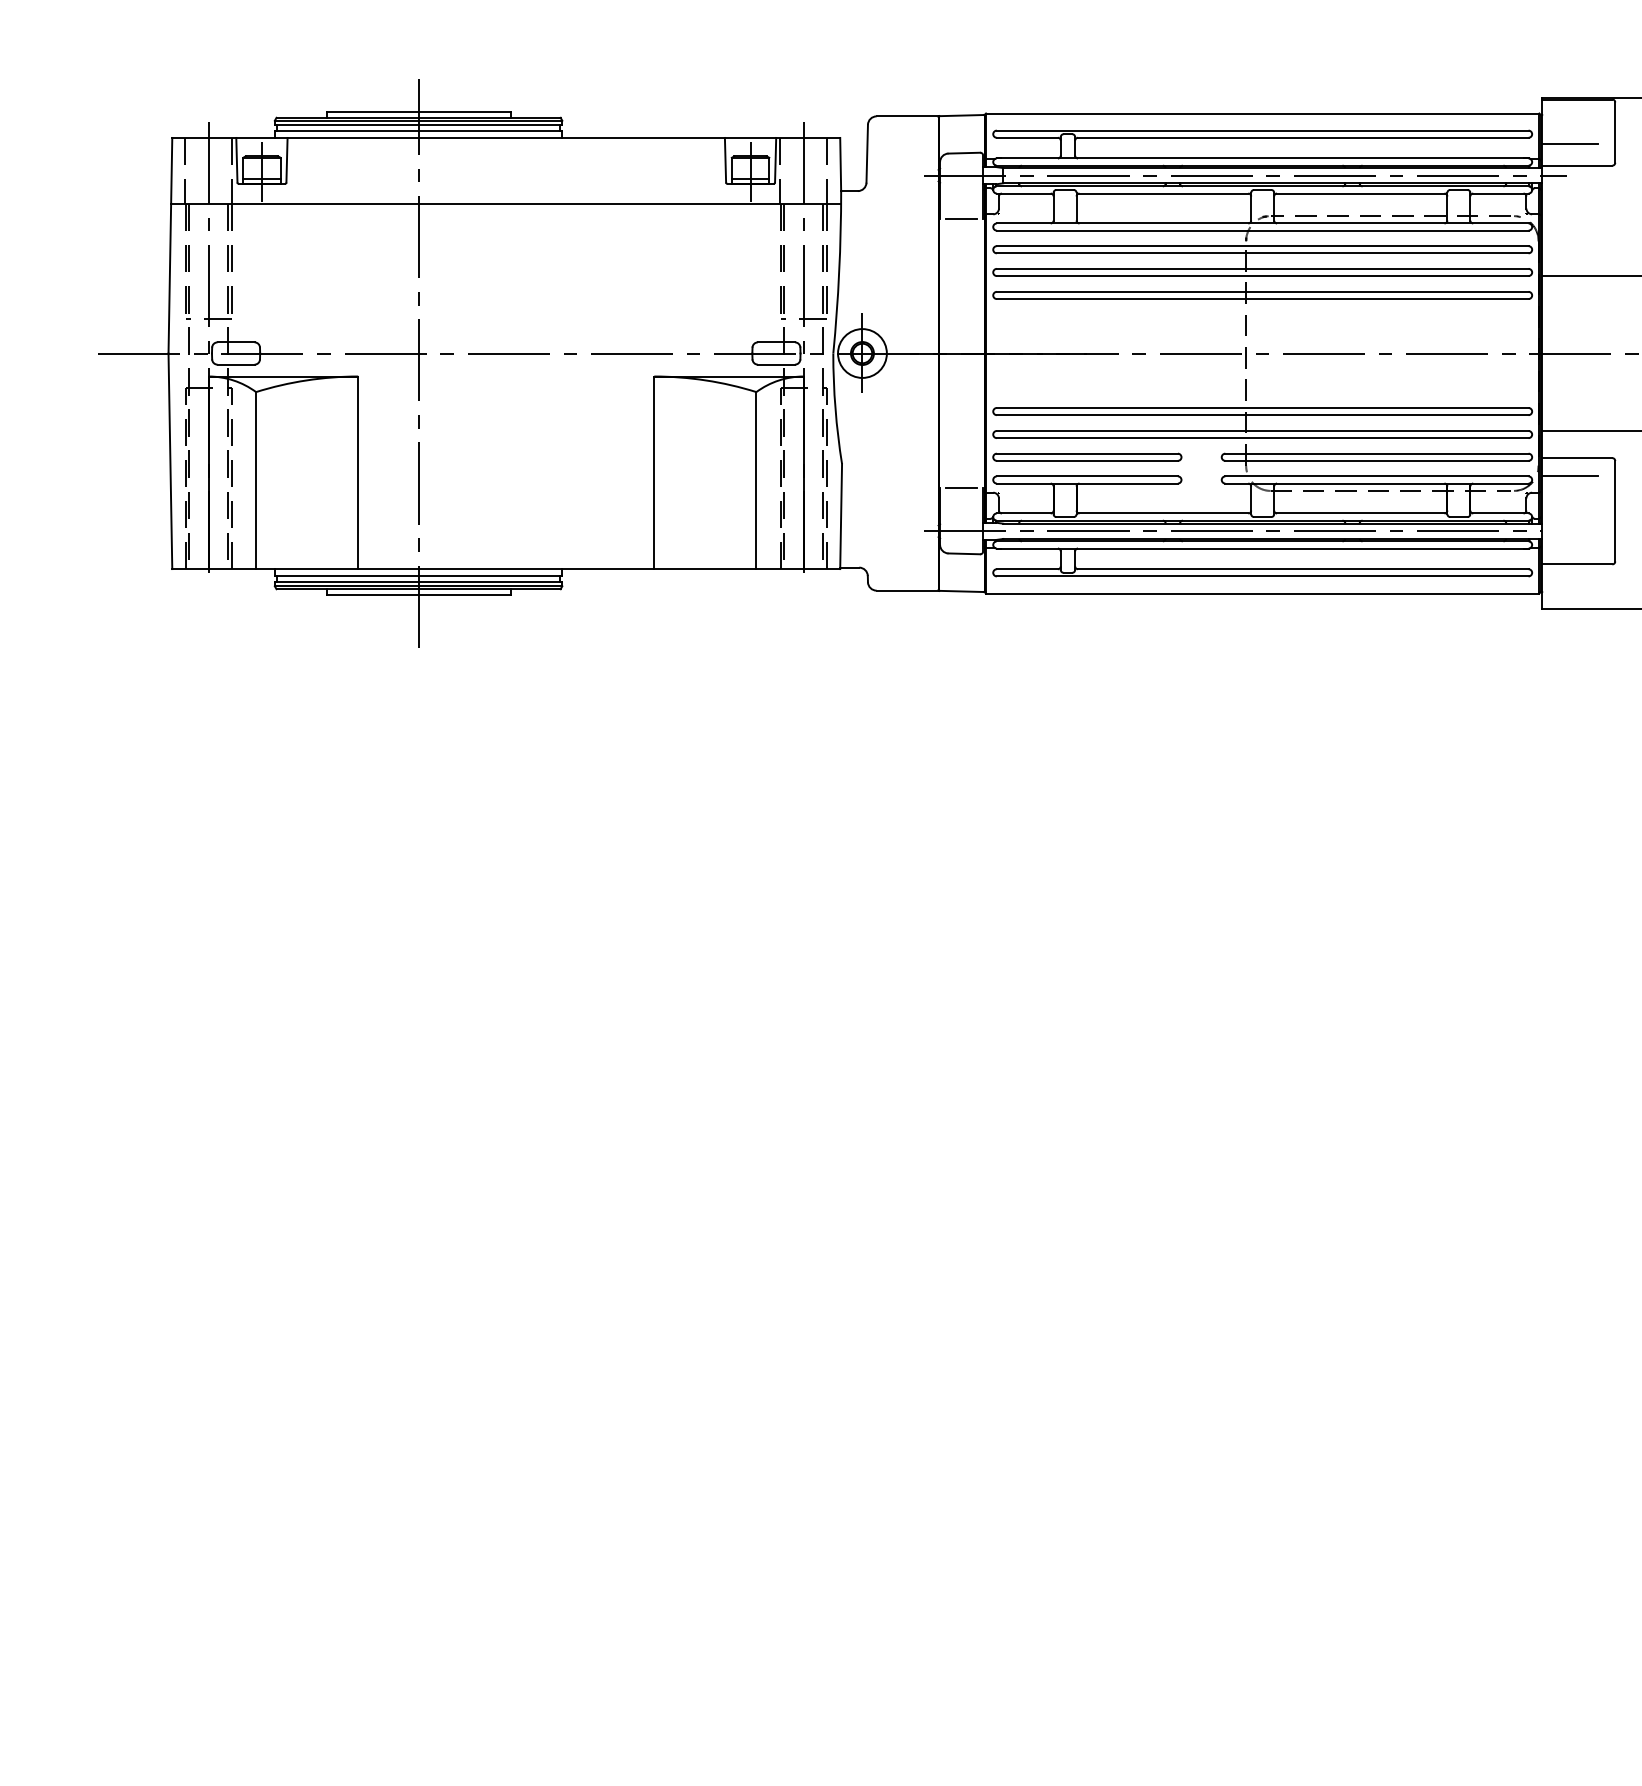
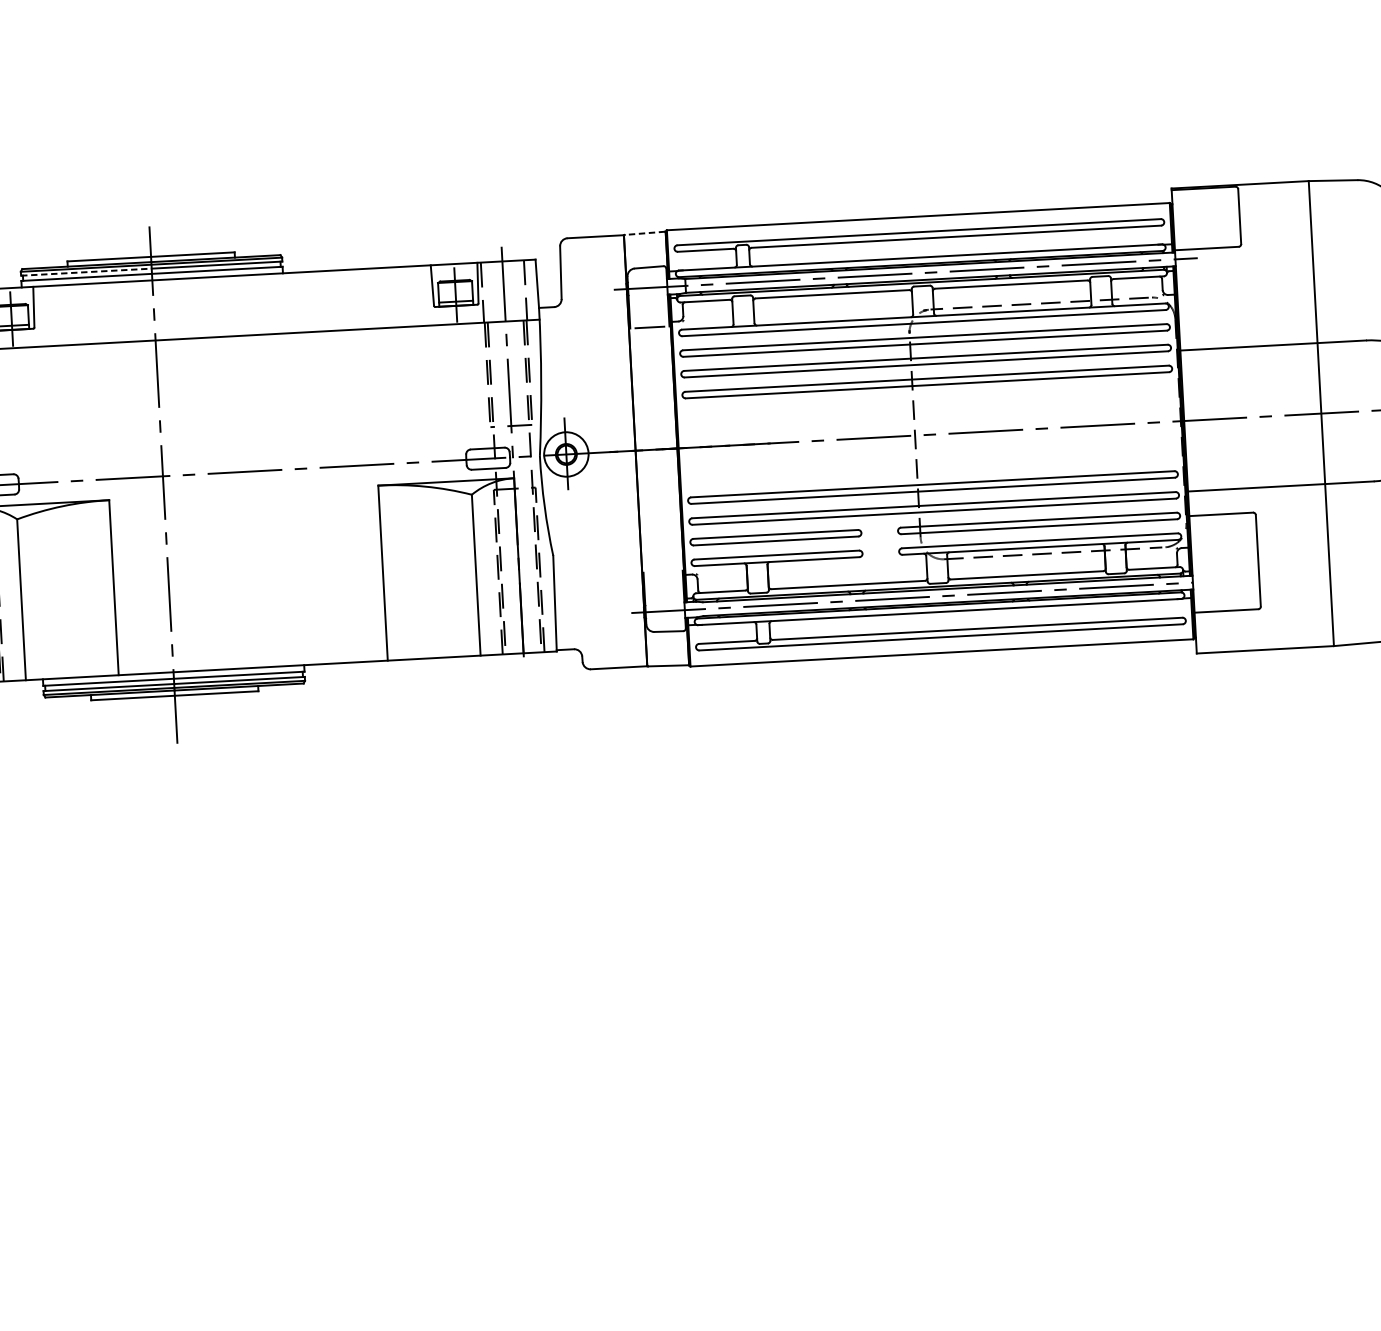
line: (961, 115) -> (644, 233), solid -> dashed
line: (346, 125) -> (86, 272), solid -> dashed
line: (1570, 143) -> (1199, 228), removed
line: (1570, 475) -> (1215, 530), removed
line: (961, 487) -> (662, 571), removed

